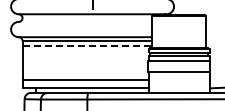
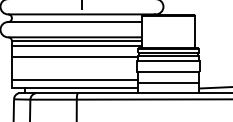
line: (85, 22) -> (74, 22), added
line: (87, 45) -> (76, 45), dashed -> solid
line: (85, 57) -> (74, 57), added
line: (179, 83) -> (168, 83), added

